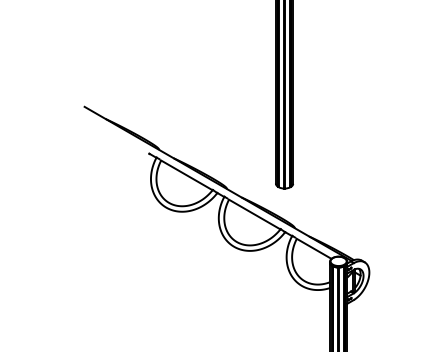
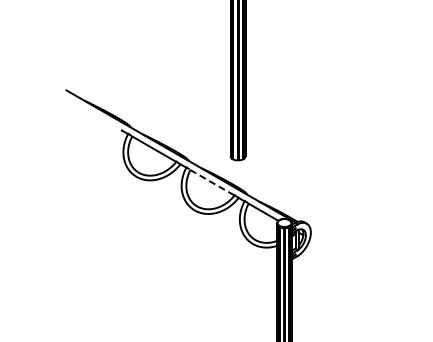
line: (254, 214) -> (212, 182), solid -> dashed

